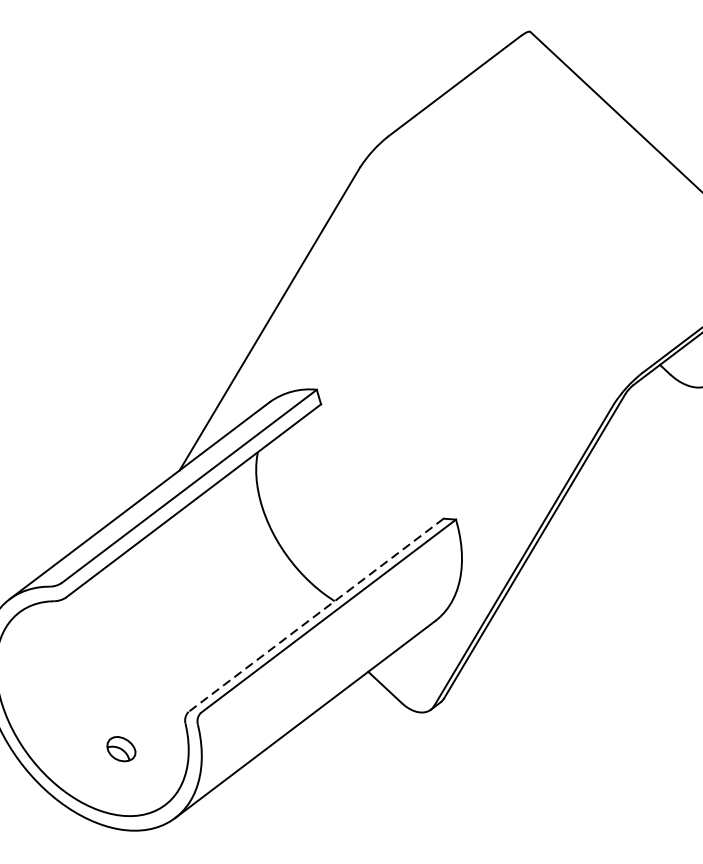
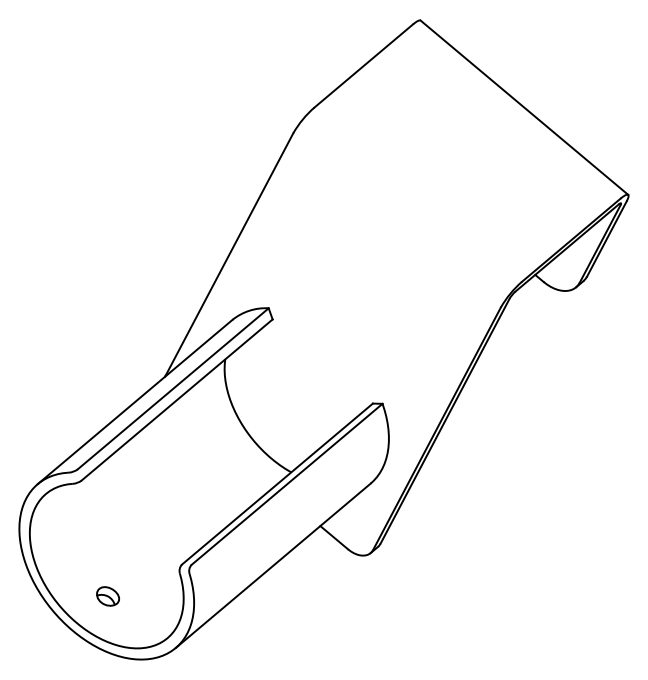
line: (316, 615) -> (277, 484), dashed -> solid
part: (120, 749) -> (107, 596), moved

